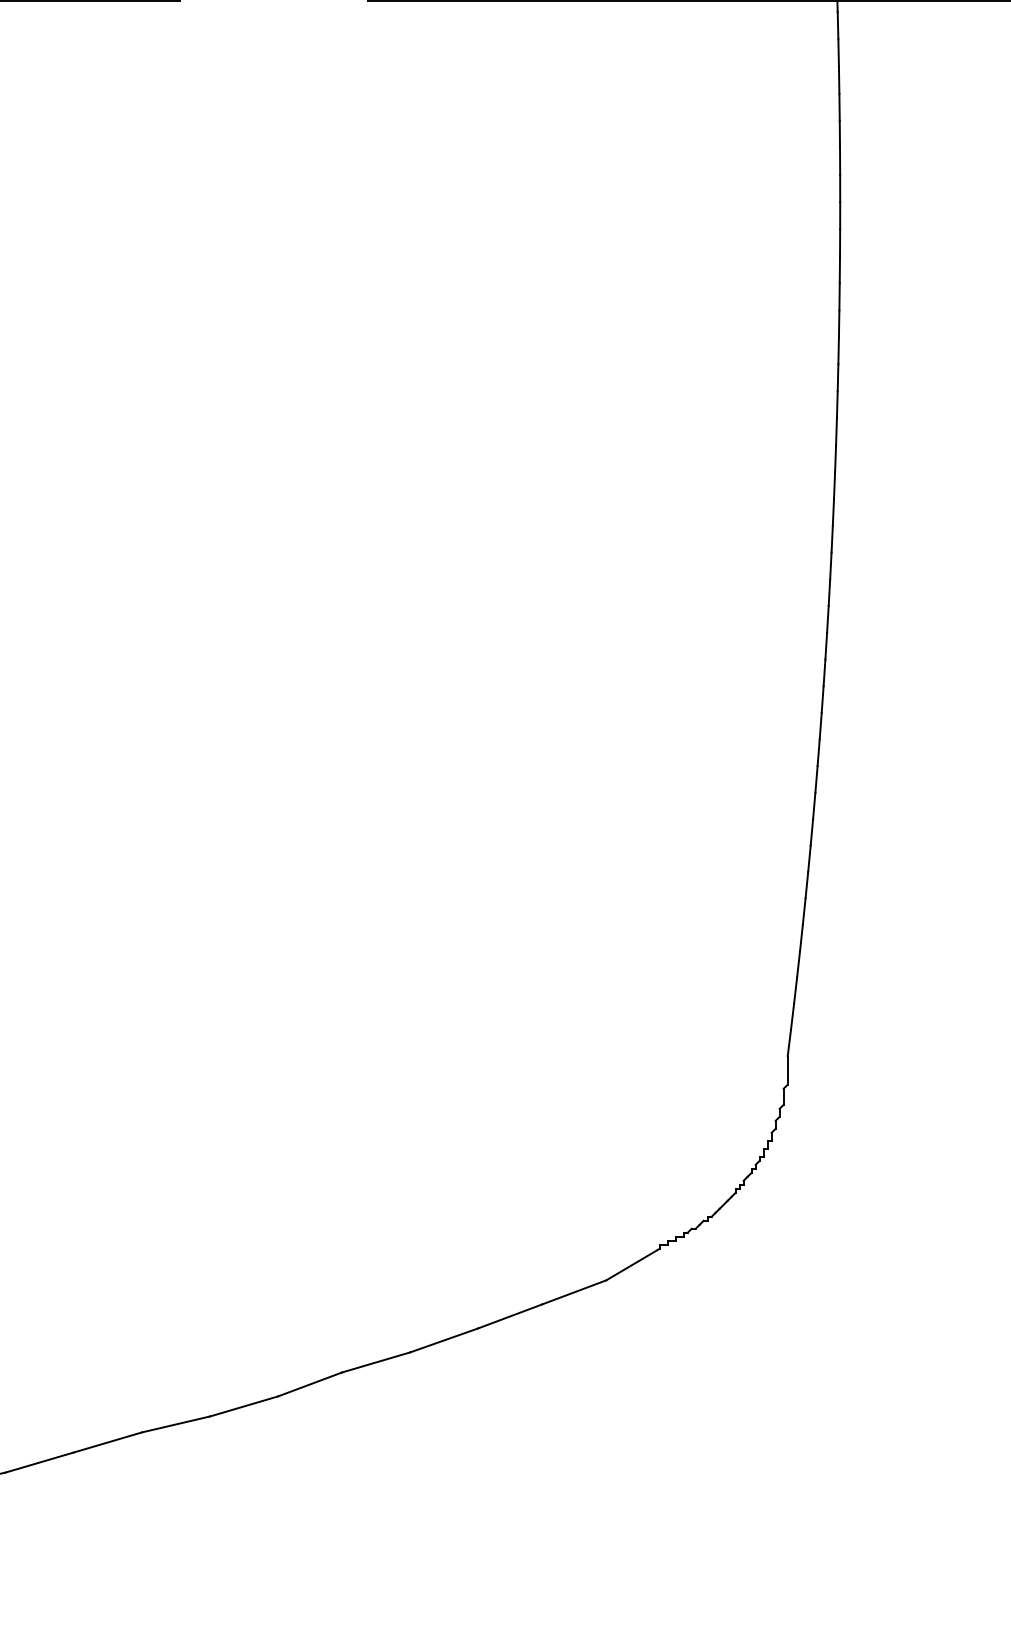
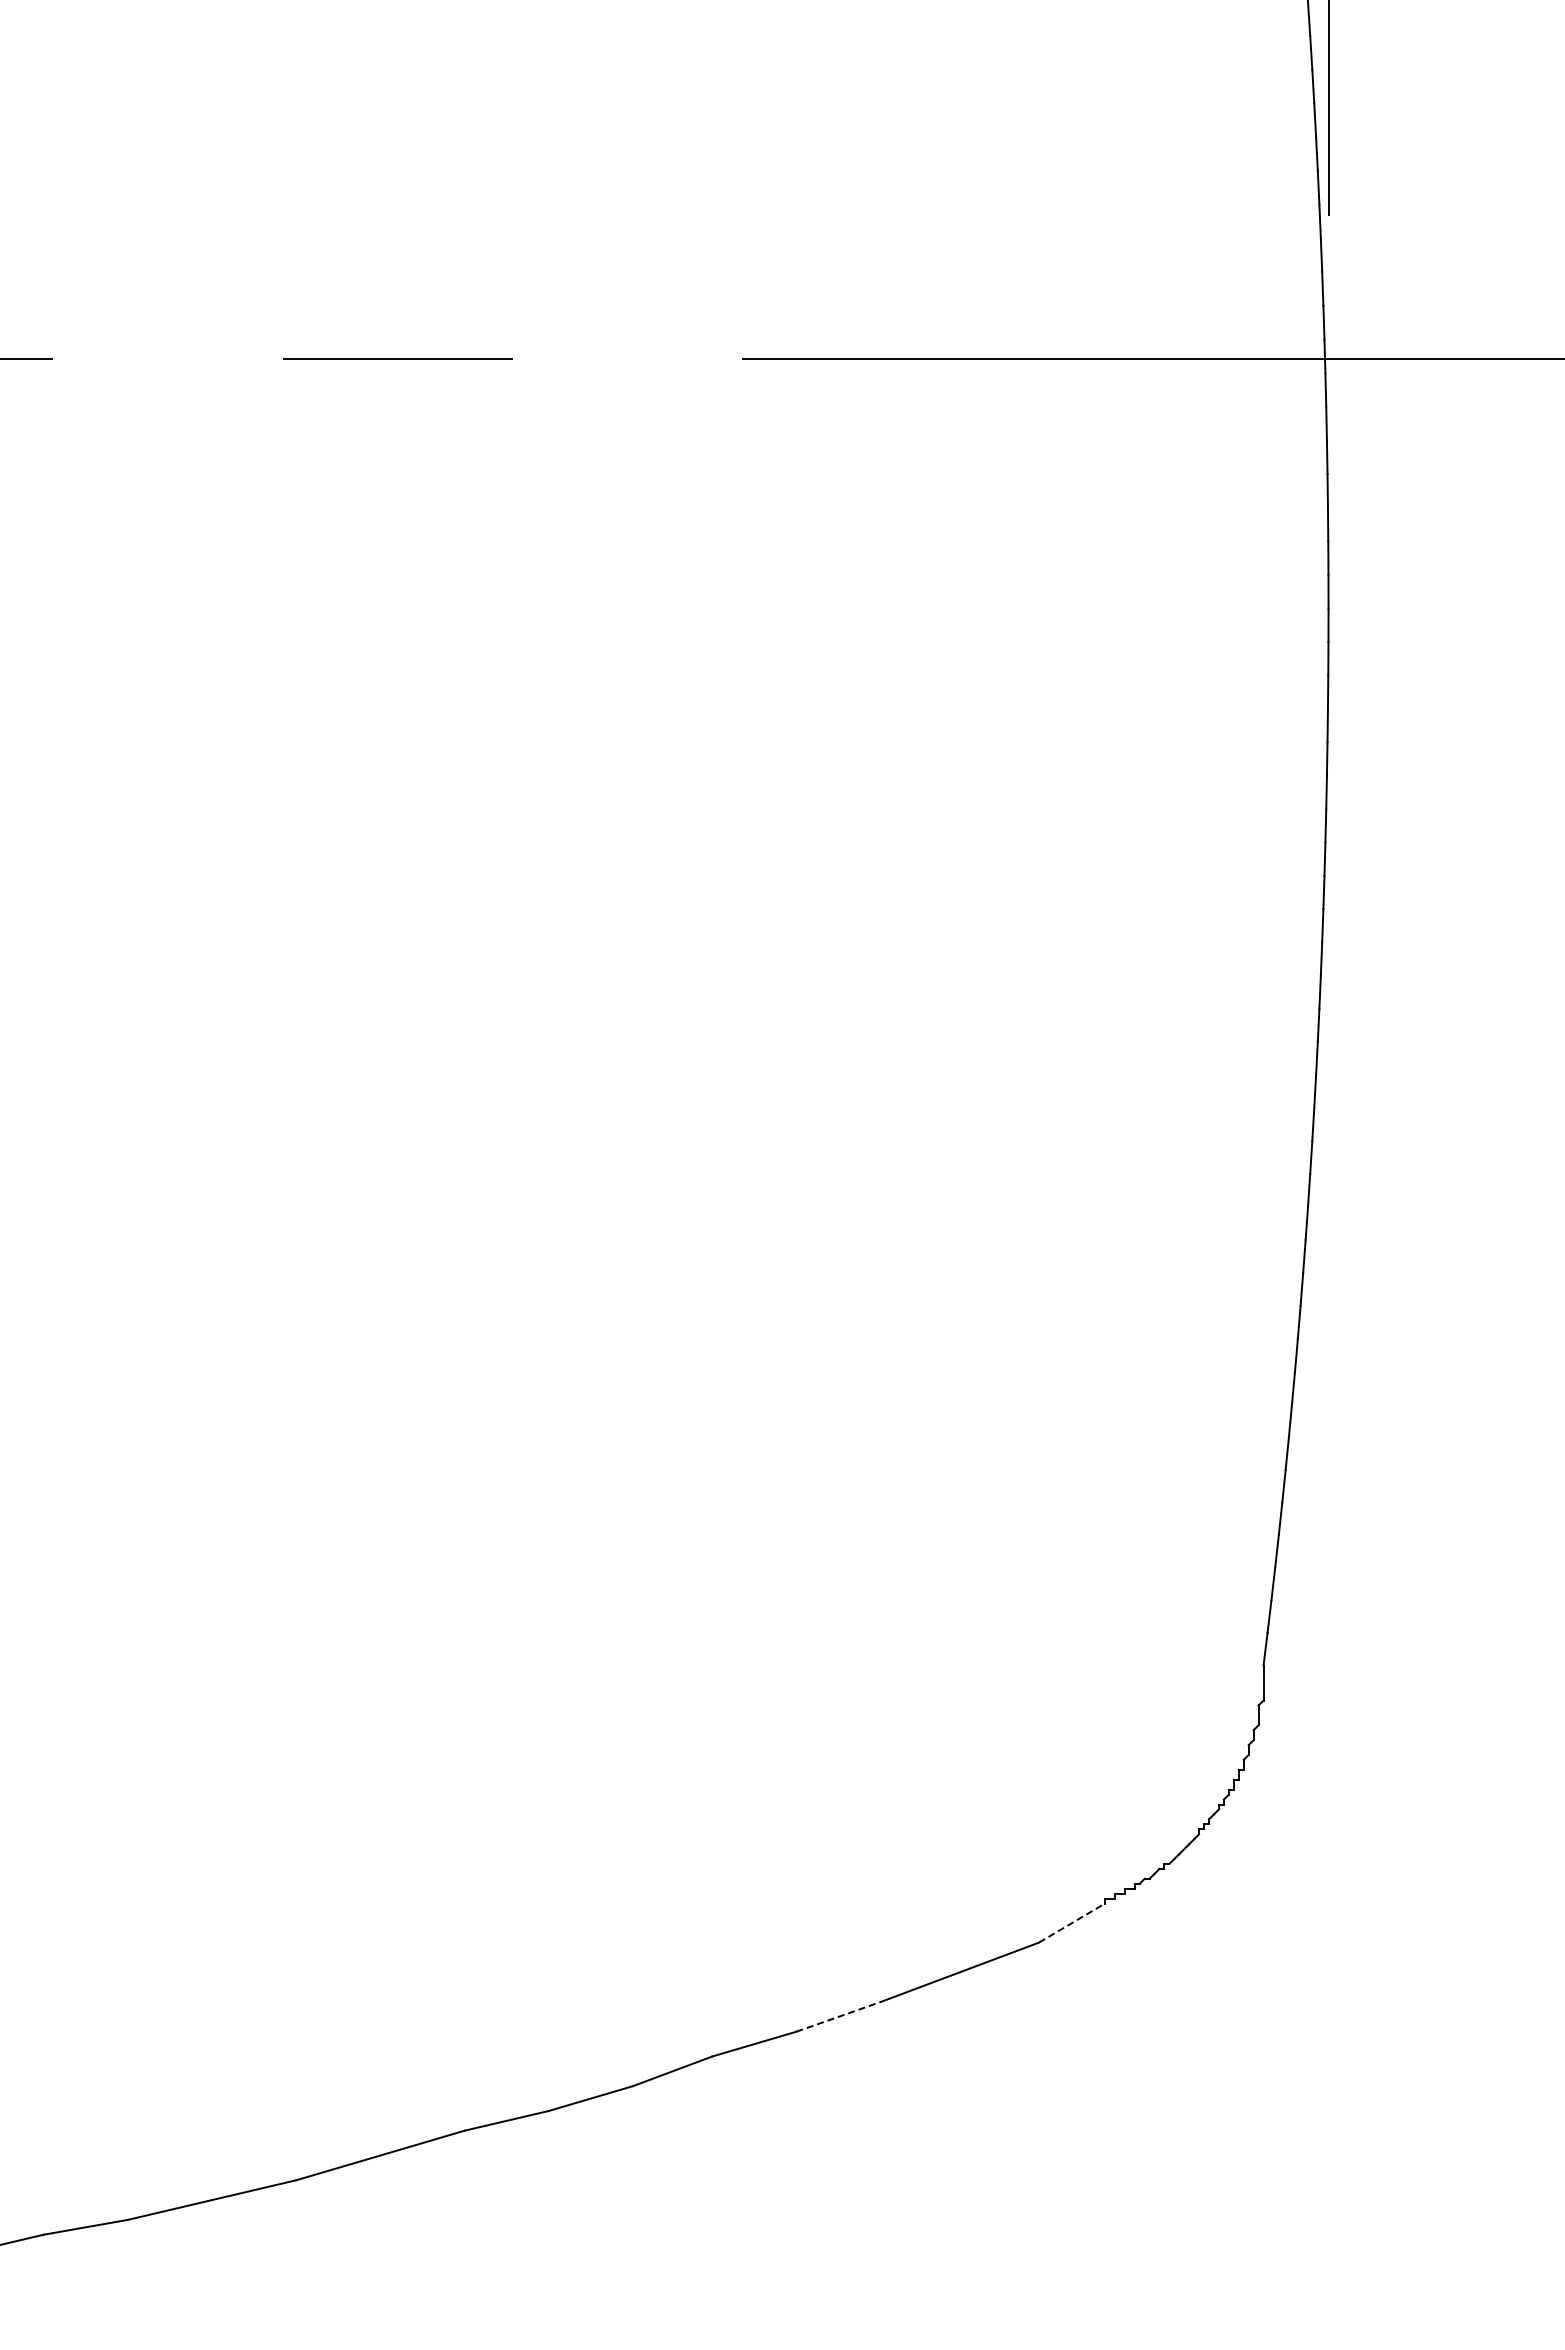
line: (633, 1264) -> (1072, 1922), solid -> dashed
line: (444, 1340) -> (838, 2016), solid -> dashed

